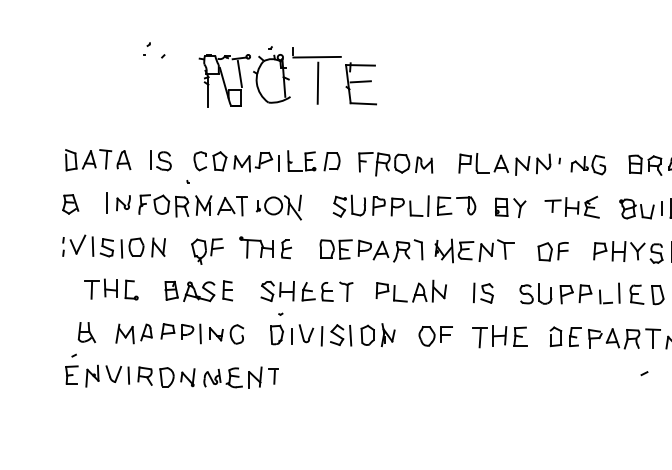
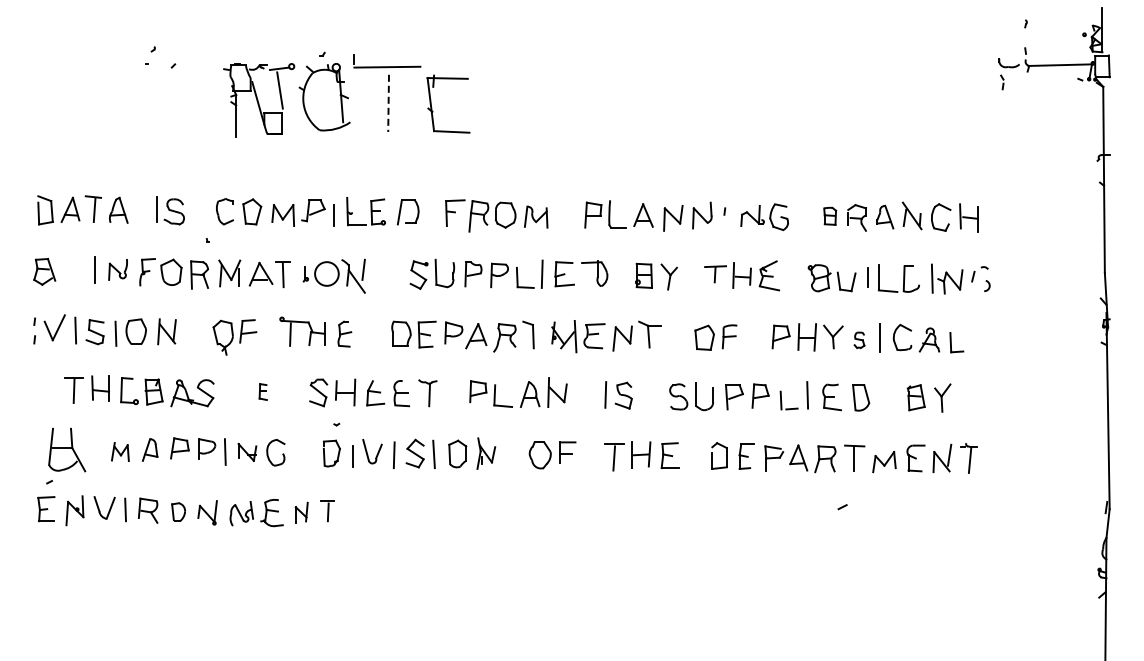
line: (361, 81) -> (448, 101), removed
line: (317, 83) -> (388, 103), solid -> dashed
part: (635, 164) -> (829, 216), size x0.7
part: (656, 253) -> (859, 340), size x0.6
part: (228, 290) -> (263, 391), size x0.6
part: (189, 291) -> (179, 392), moved
part: (87, 332) -> (67, 449), size x1.6
part: (125, 333) -> (120, 451), size x0.7
part: (166, 376) -> (178, 511), size x0.7
part: (255, 377) -> (301, 512), size x0.7

